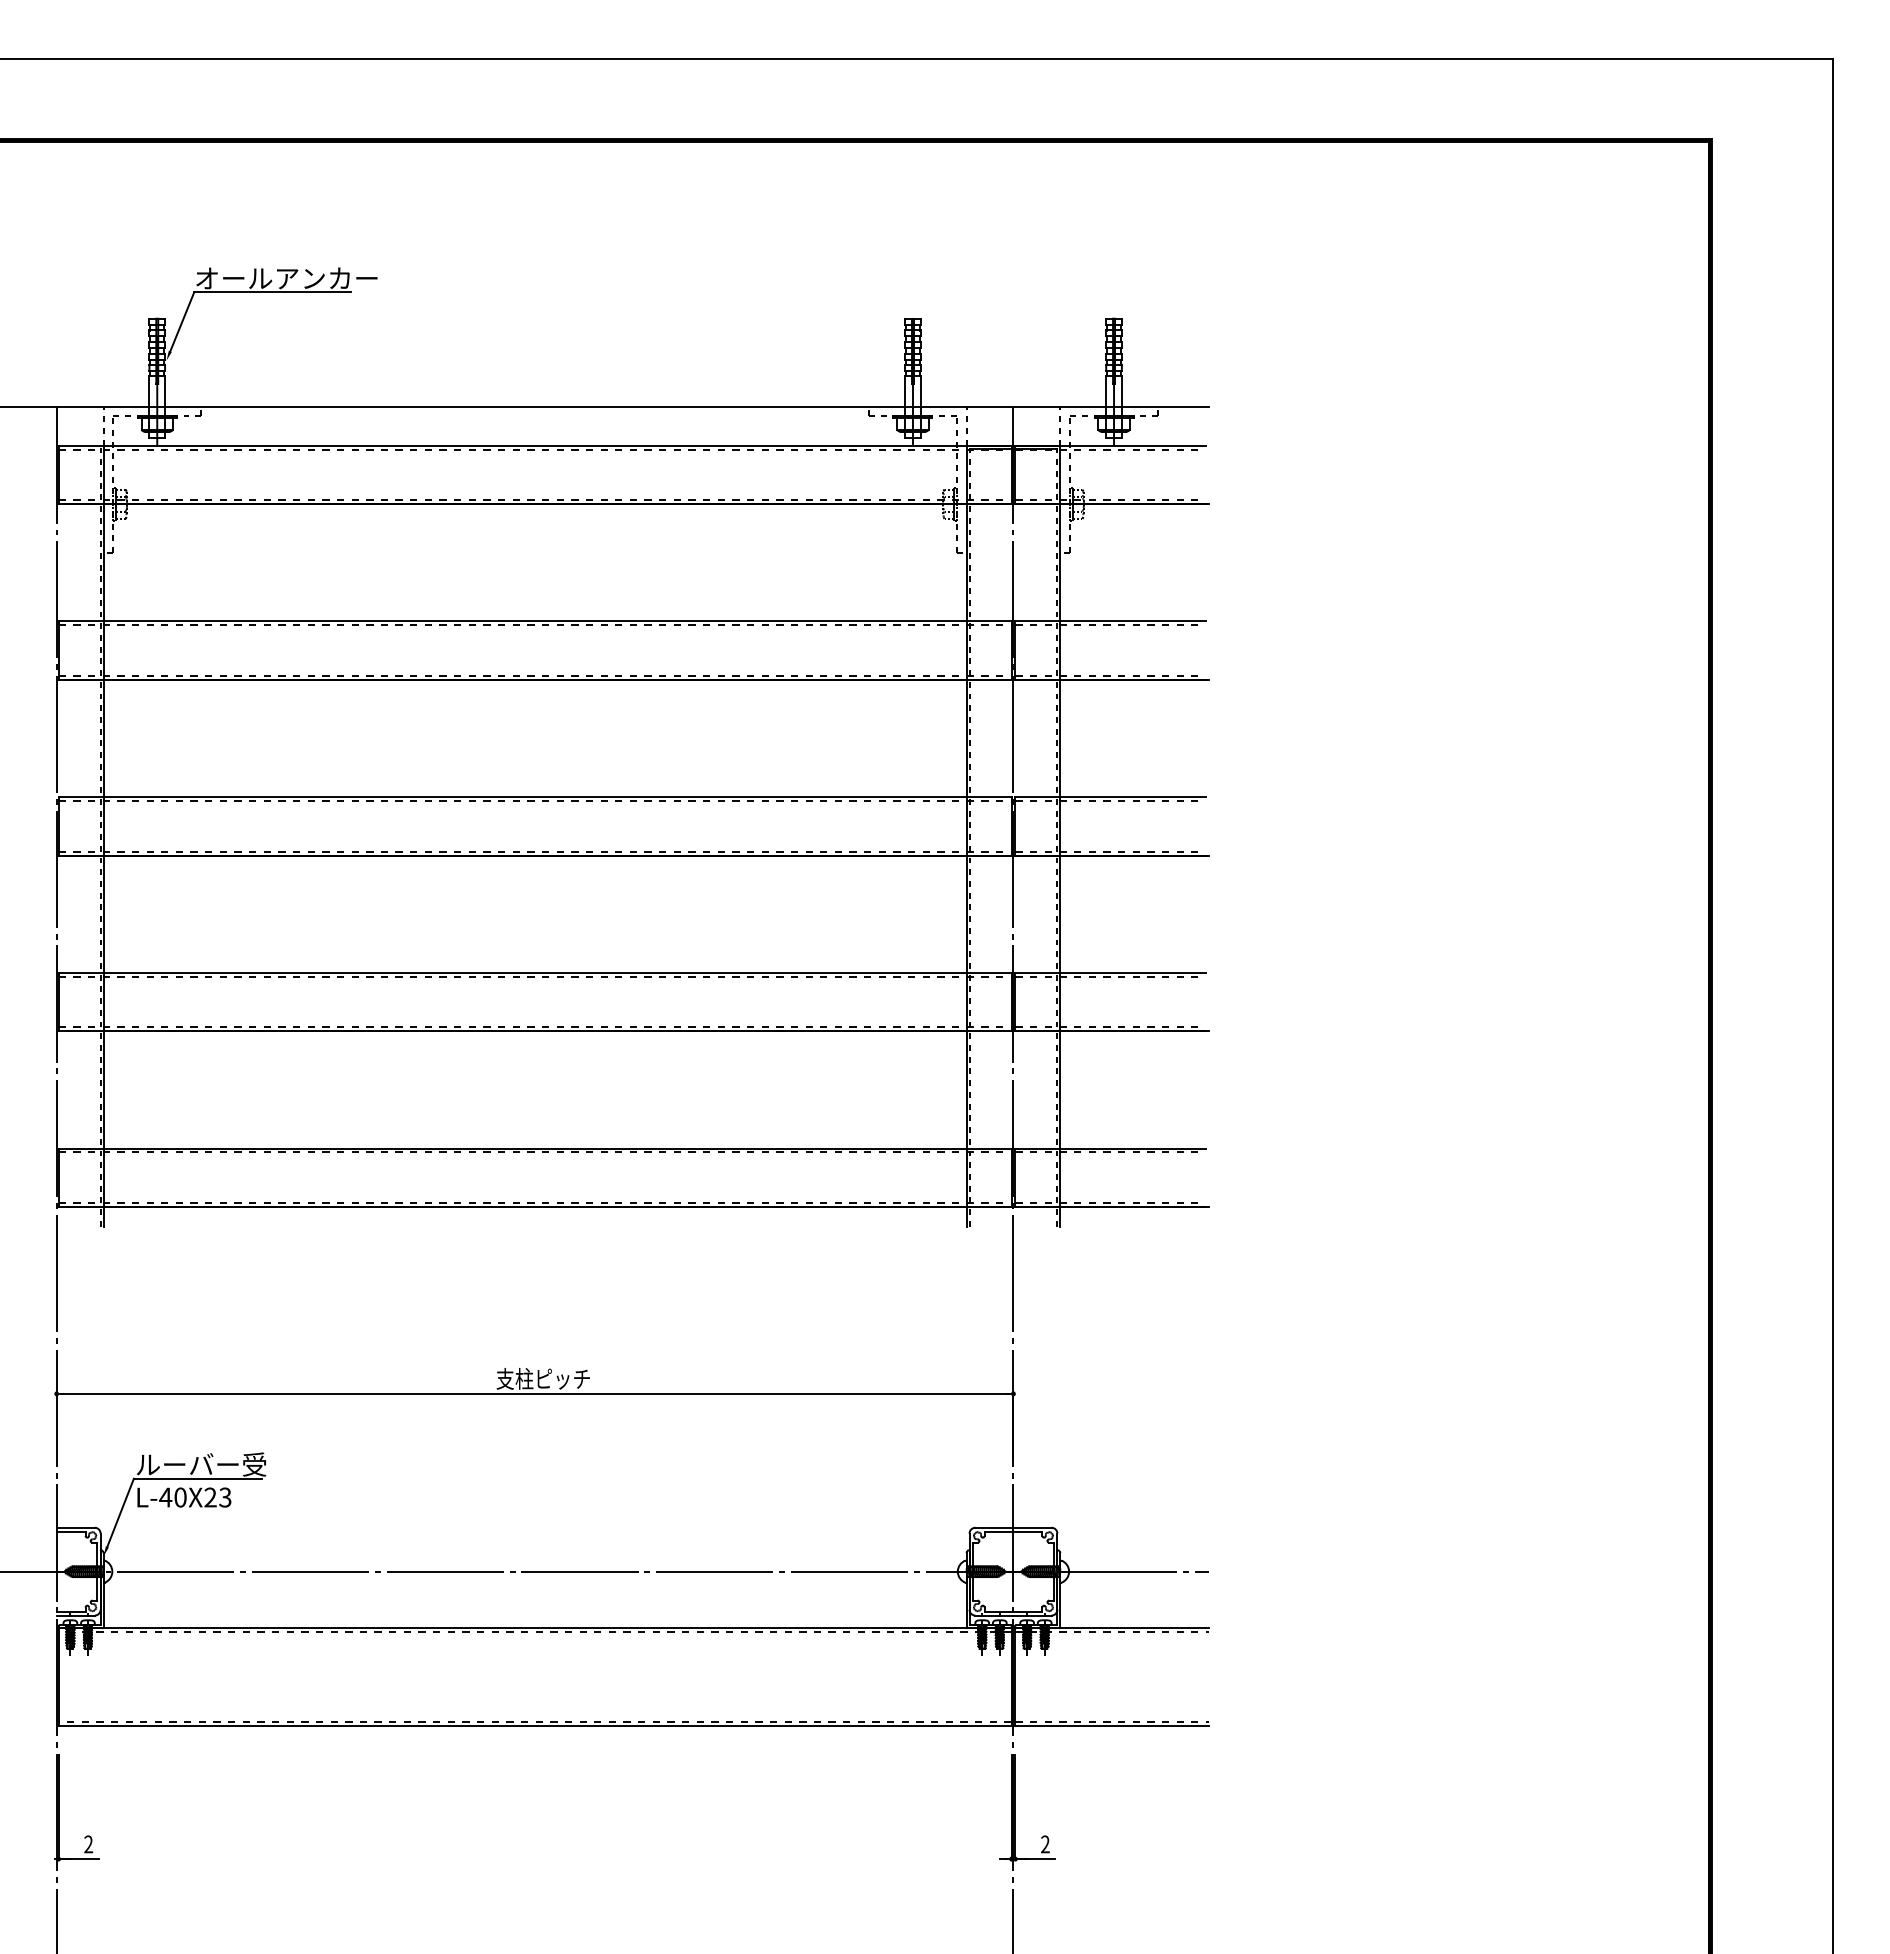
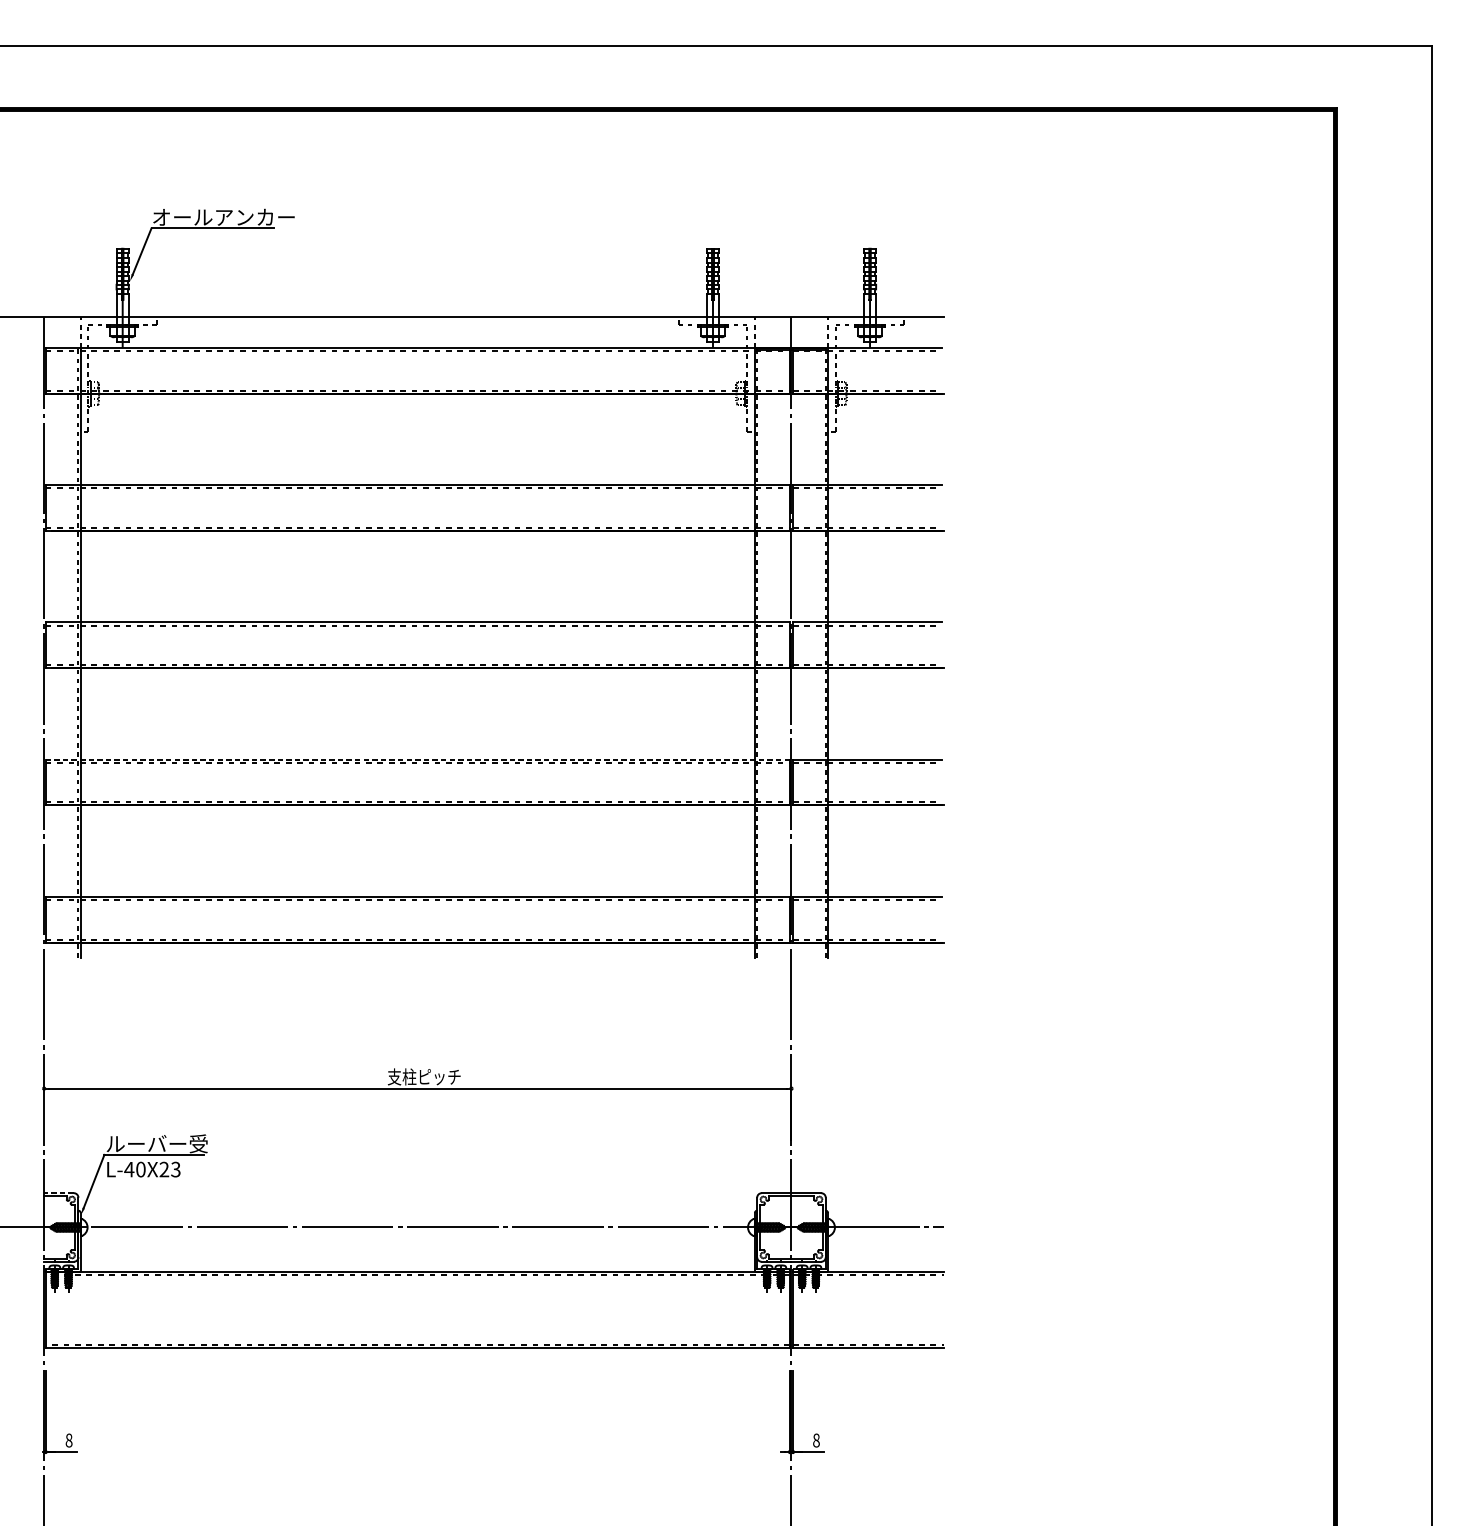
line: (535, 972) -> (418, 759), solid -> dashed
line: (75, 1527) -> (58, 1192), solid -> dashed
text: (88, 1844) -> (68, 1440), 2 -> 8
text: (1045, 1844) -> (816, 1440), 2 -> 8

